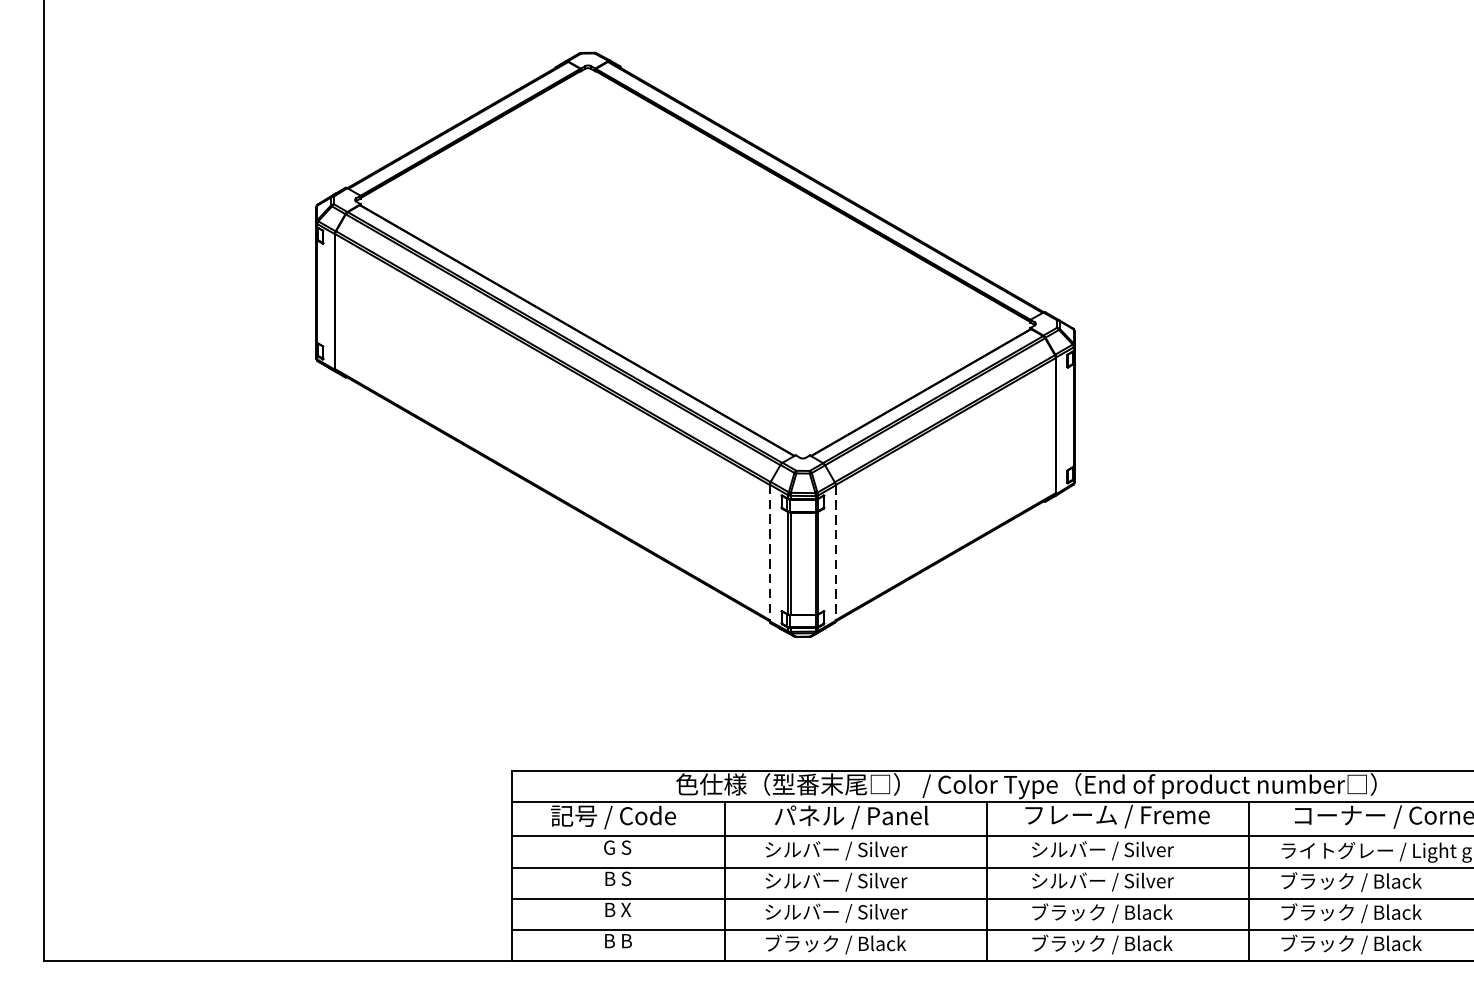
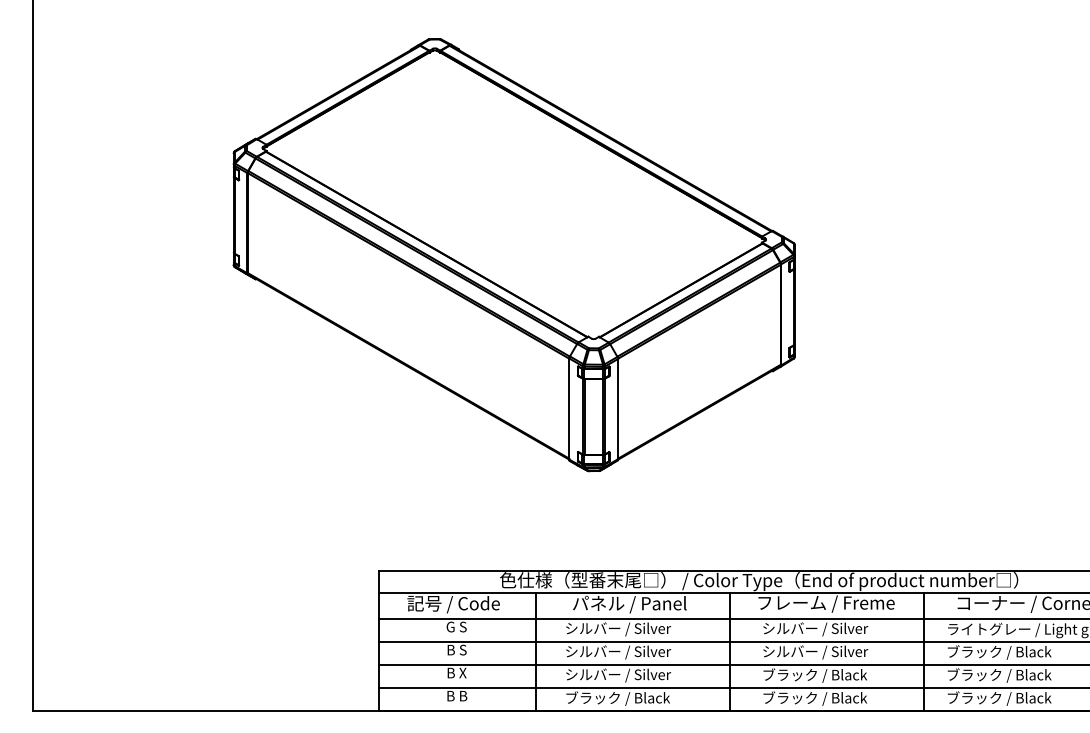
line: (770, 553) -> (569, 409), dashed -> solid
line: (836, 553) -> (618, 409), dashed -> solid

